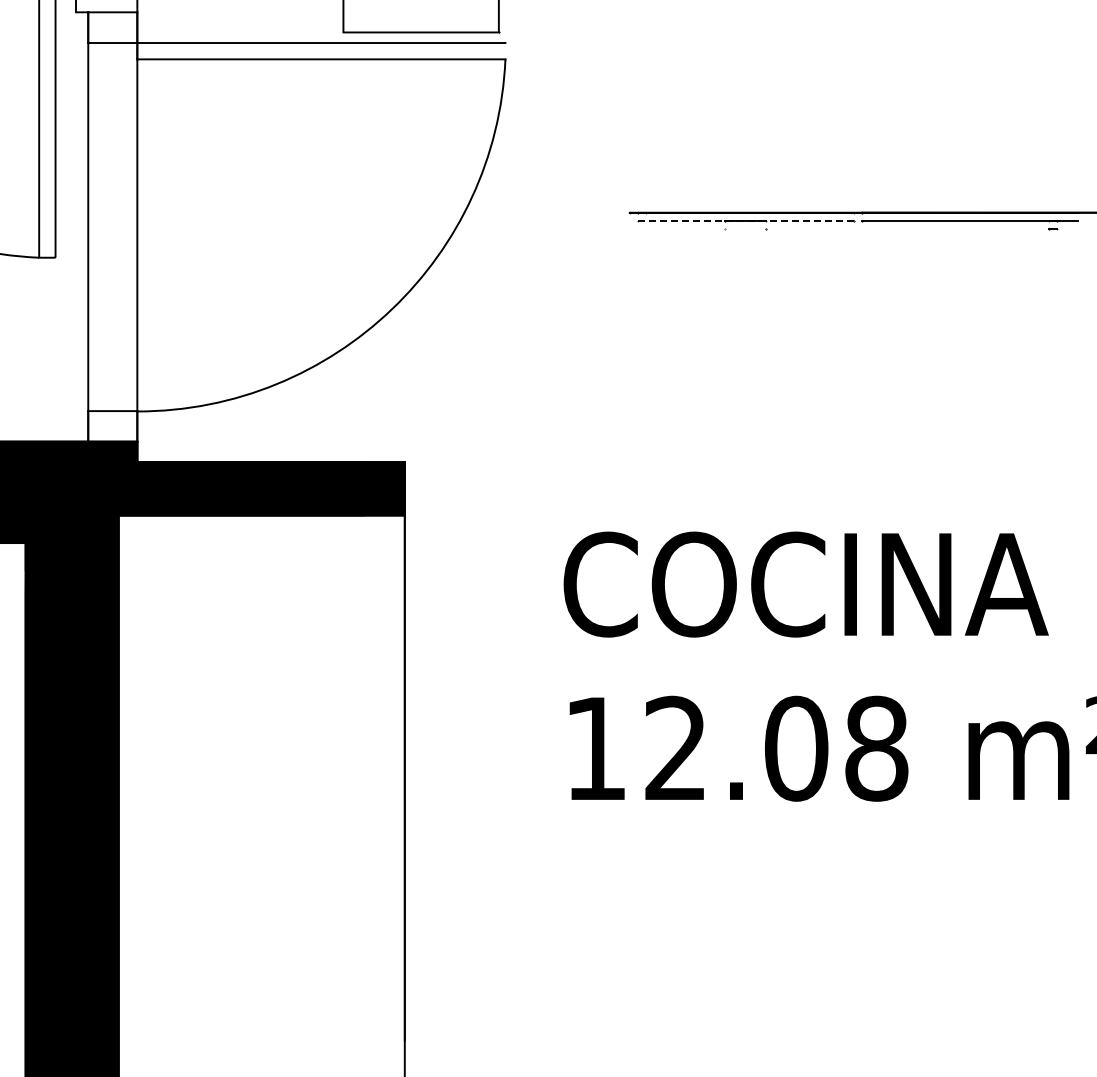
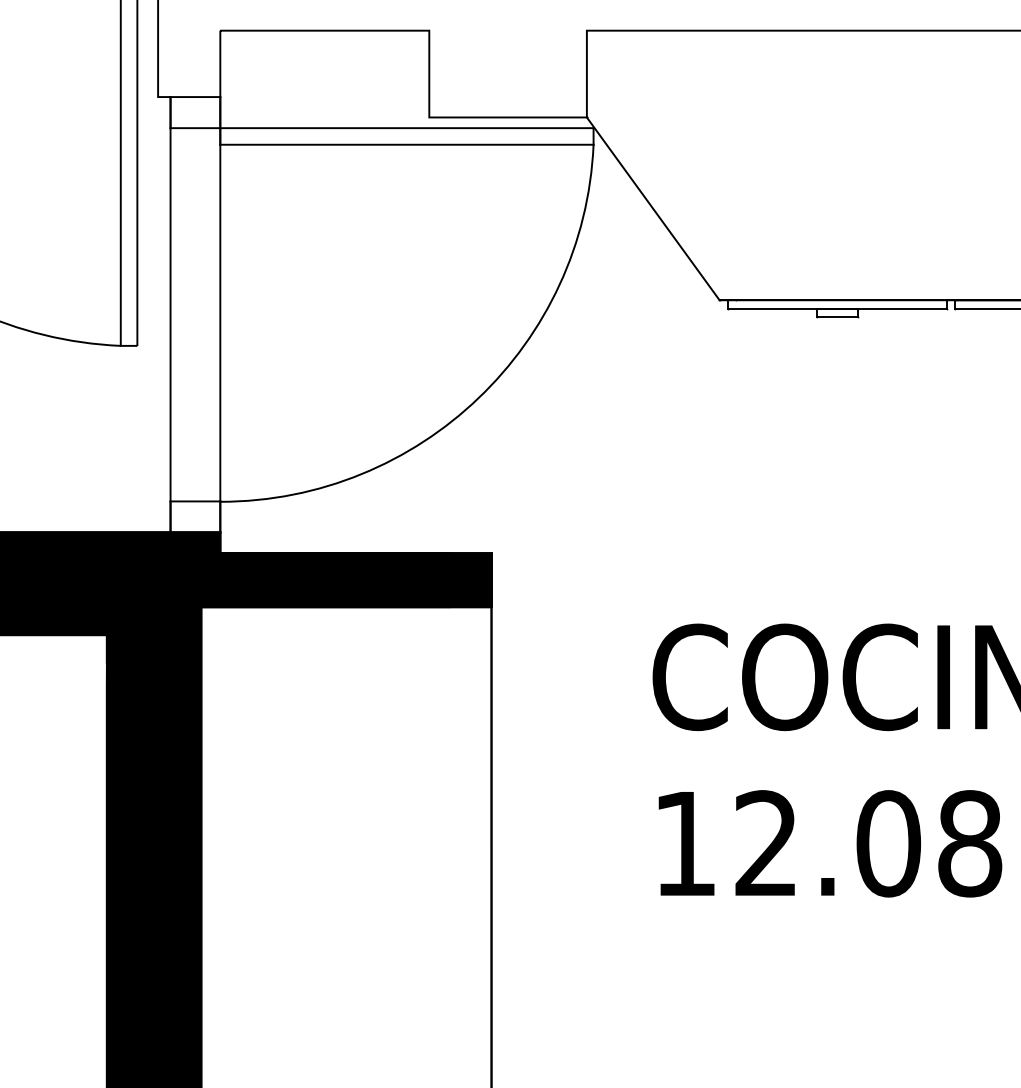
line: (563, 122) -> (652, 208), added
line: (745, 220) -> (836, 308), dashed -> solid
line: (745, 229) -> (836, 317), added

